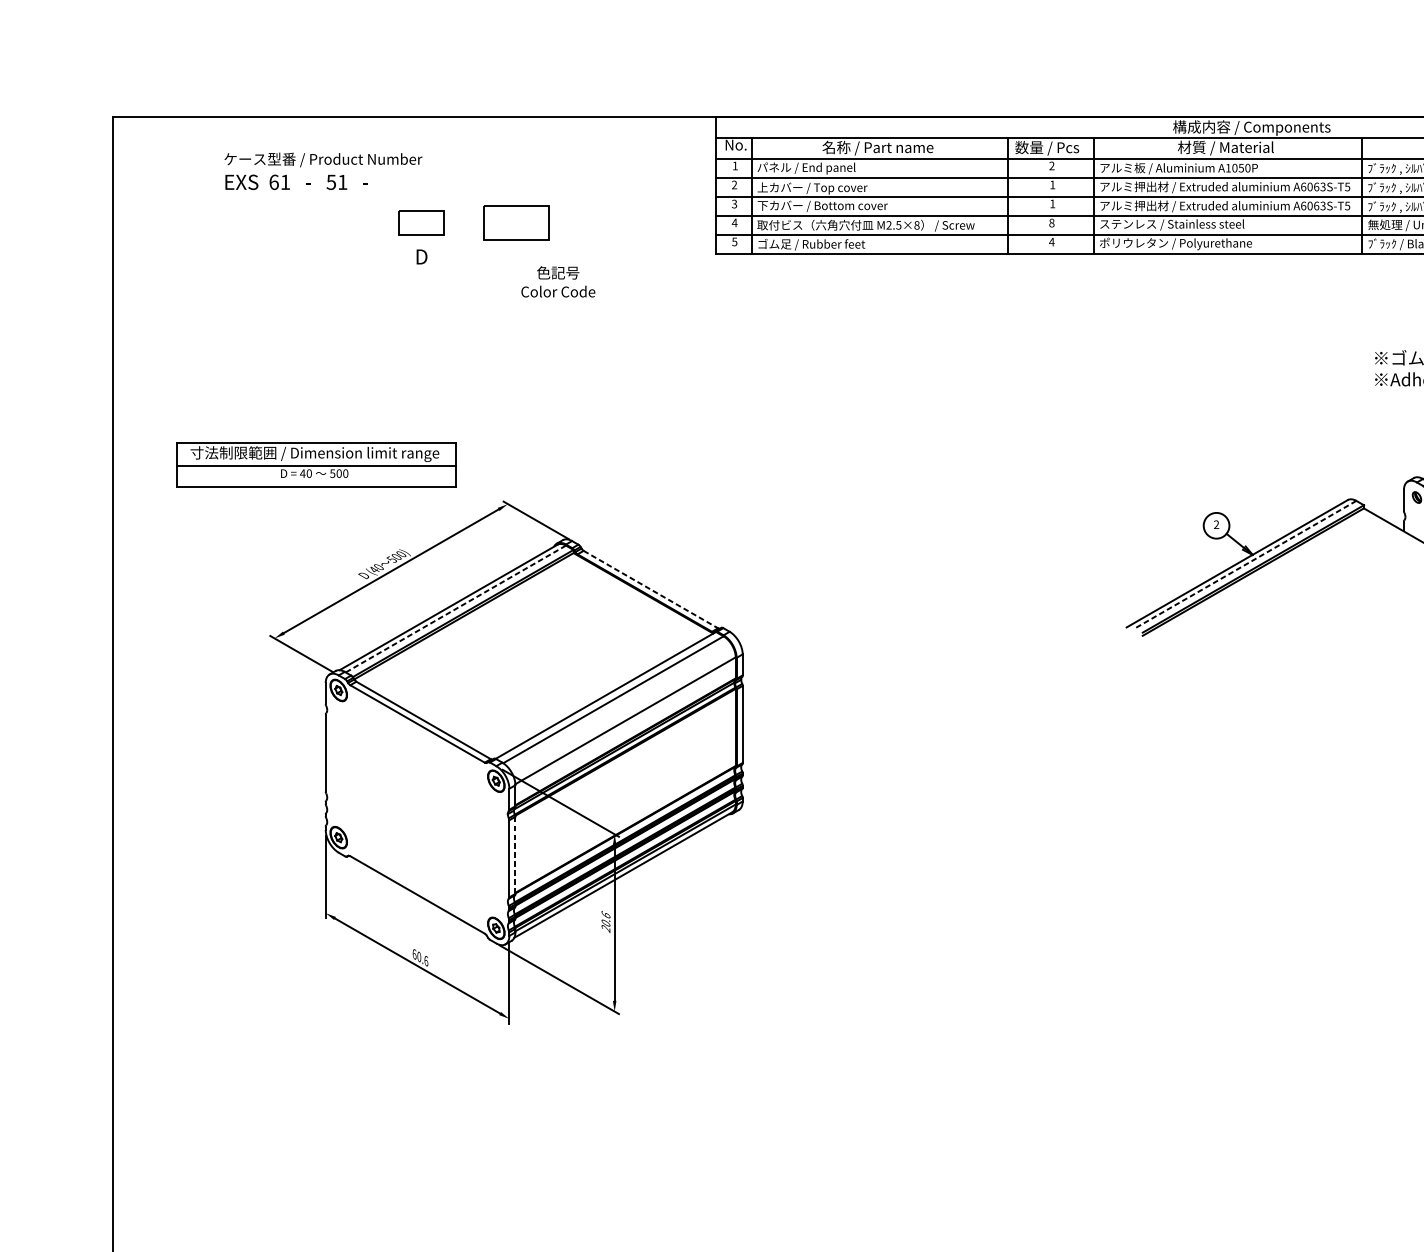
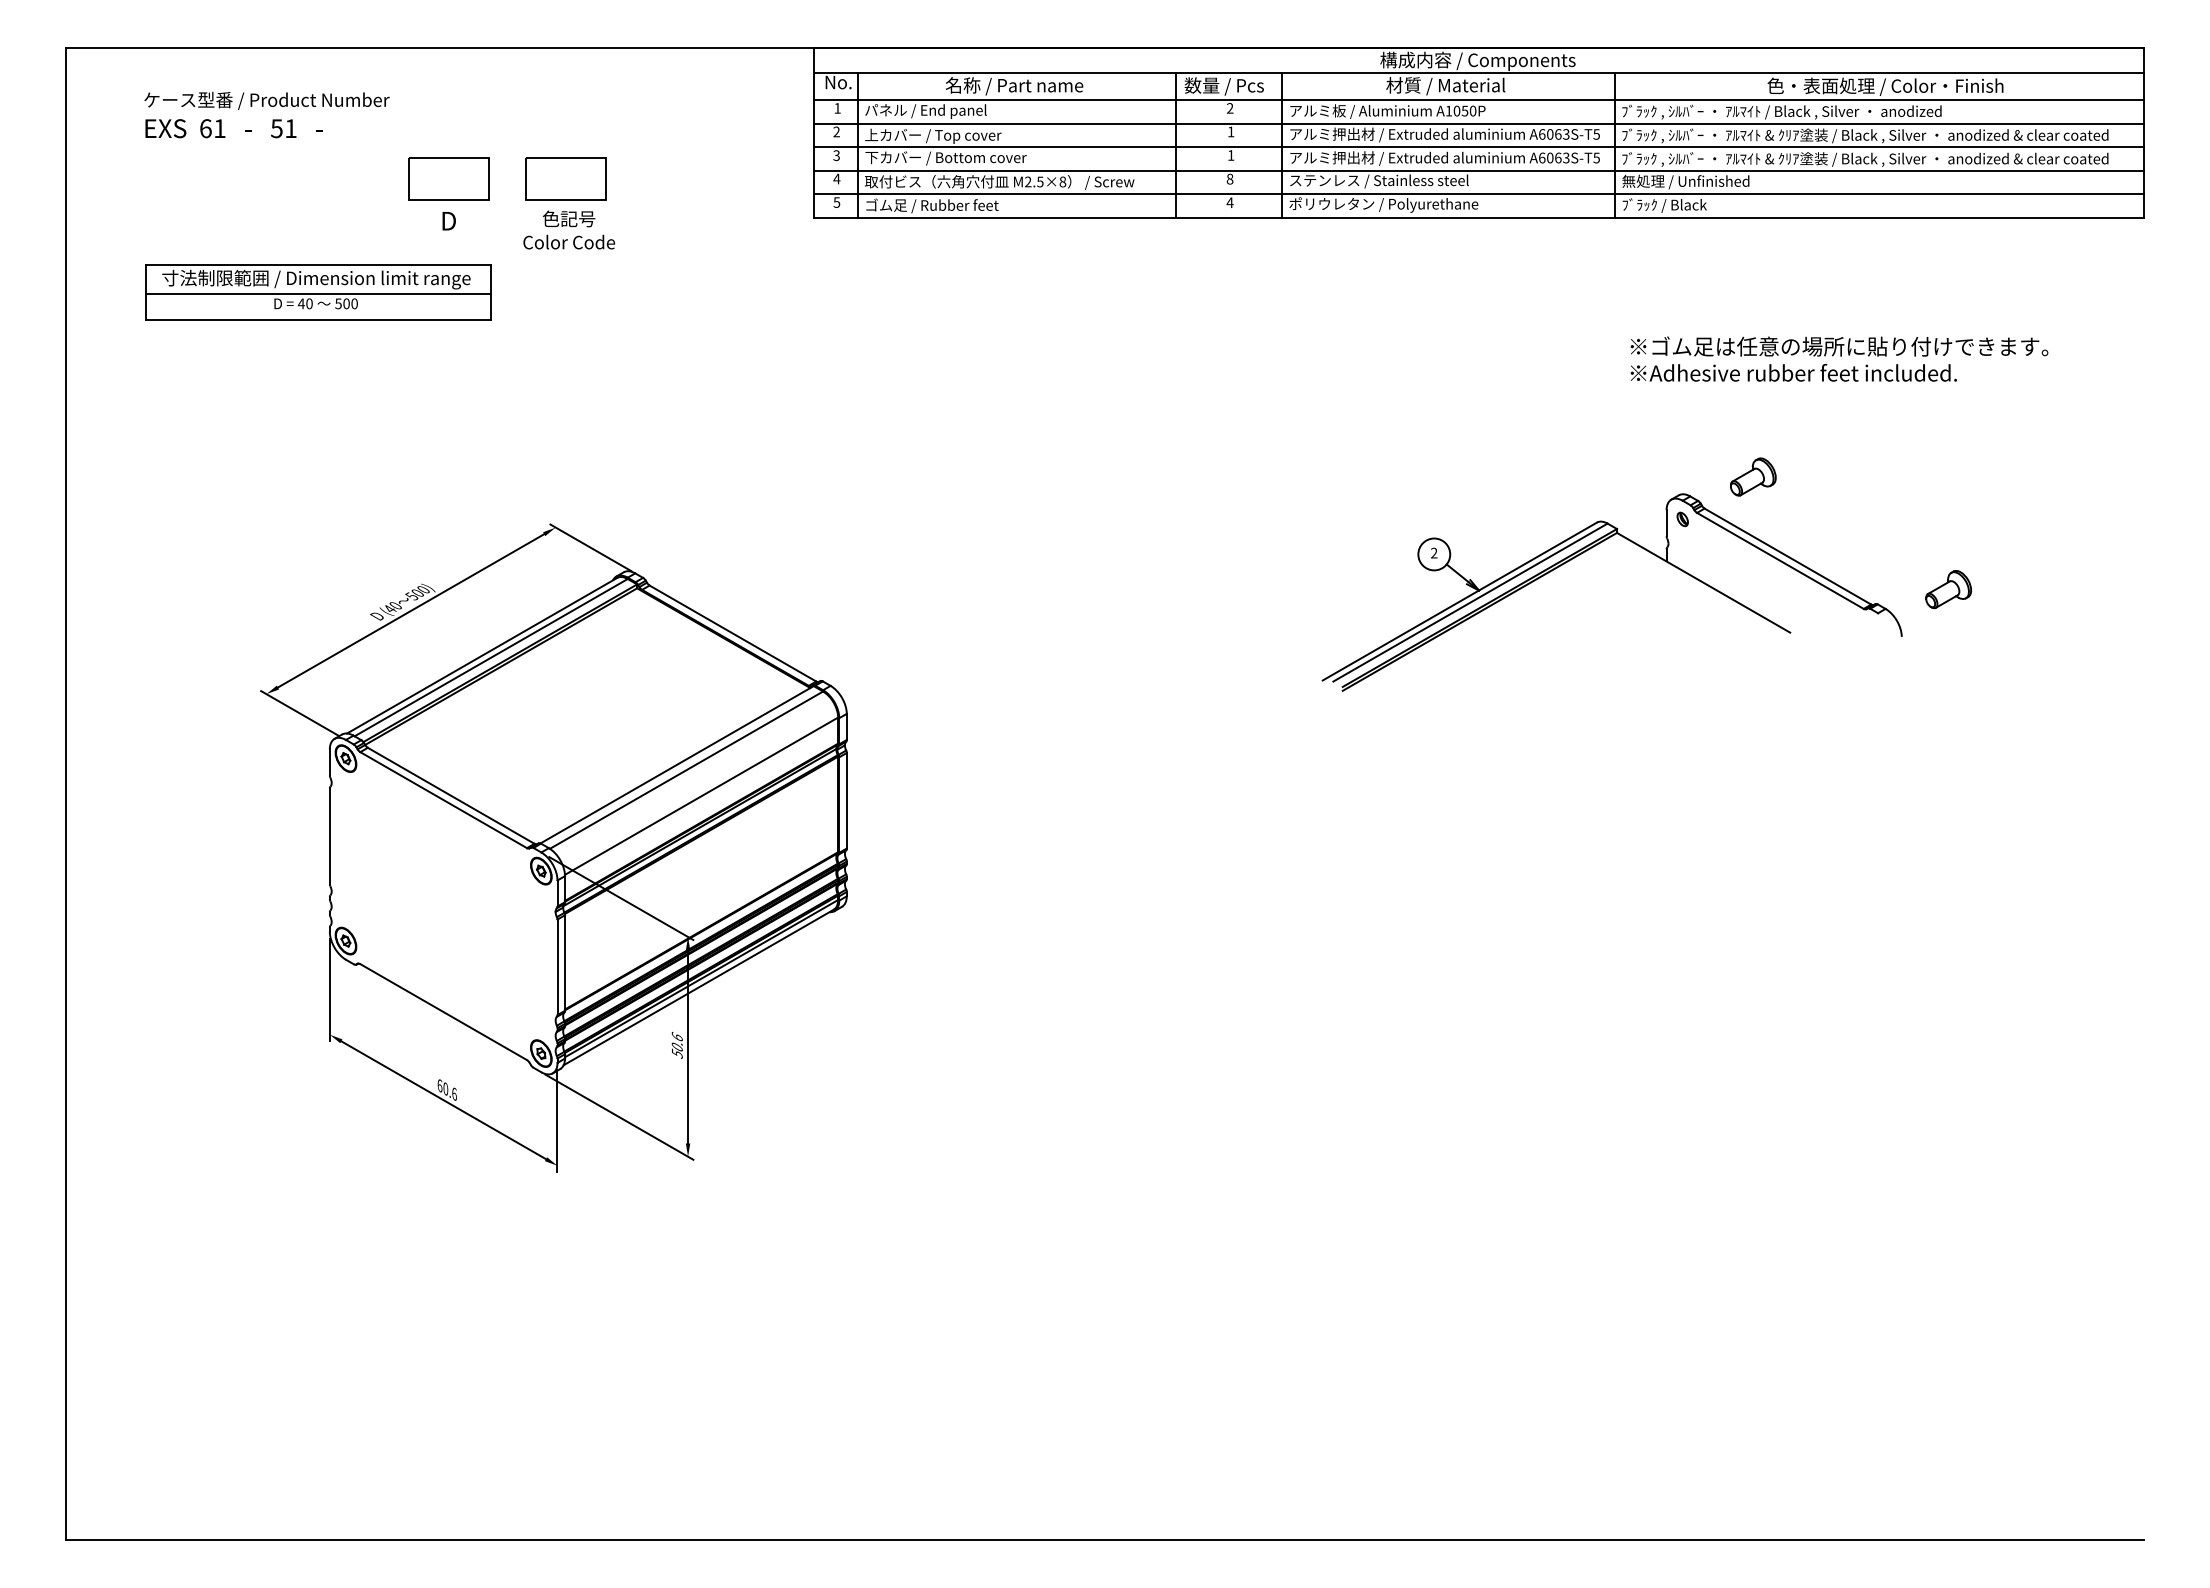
text: (323, 170) -> (266, 114), moved
part: (421, 222) -> (448, 178), size x1.43
text: (558, 281) -> (569, 229), moved
part: (316, 464) -> (318, 292), moved
line: (1245, 564) -> (1470, 602), dashed -> solid
line: (651, 589) -> (733, 633), dashed -> solid
line: (456, 608) -> (491, 657), dashed -> solid
line: (515, 855) -> (565, 963), dashed -> solid
text: (605, 928) -> (676, 1053), 20.6 -> 50.6

